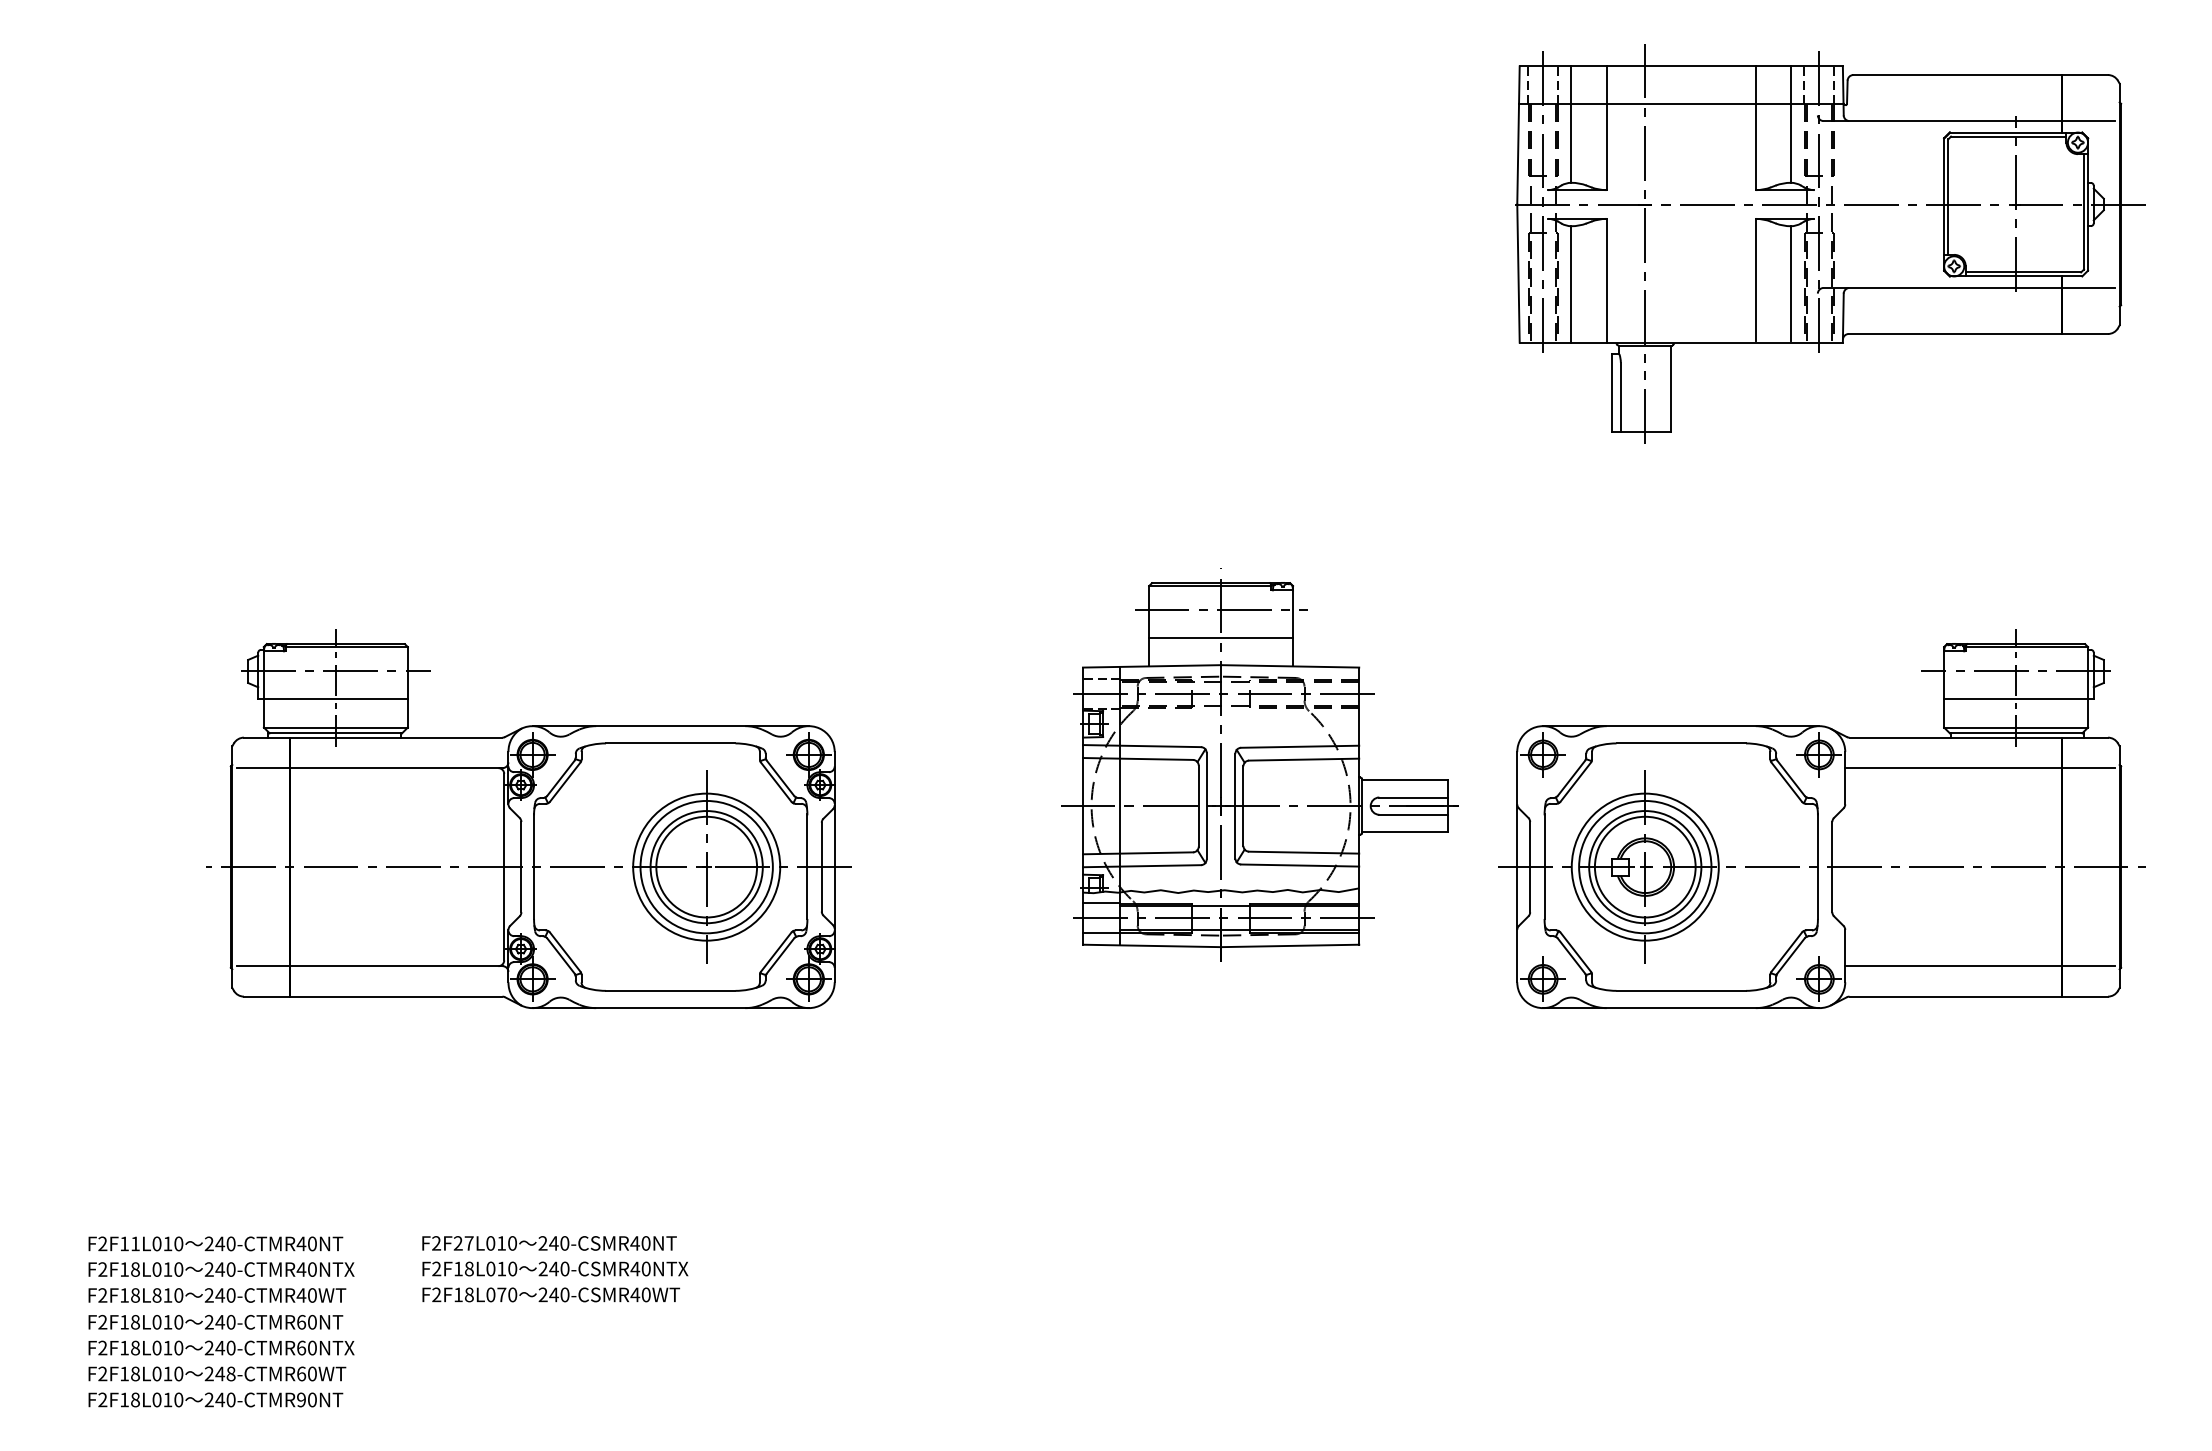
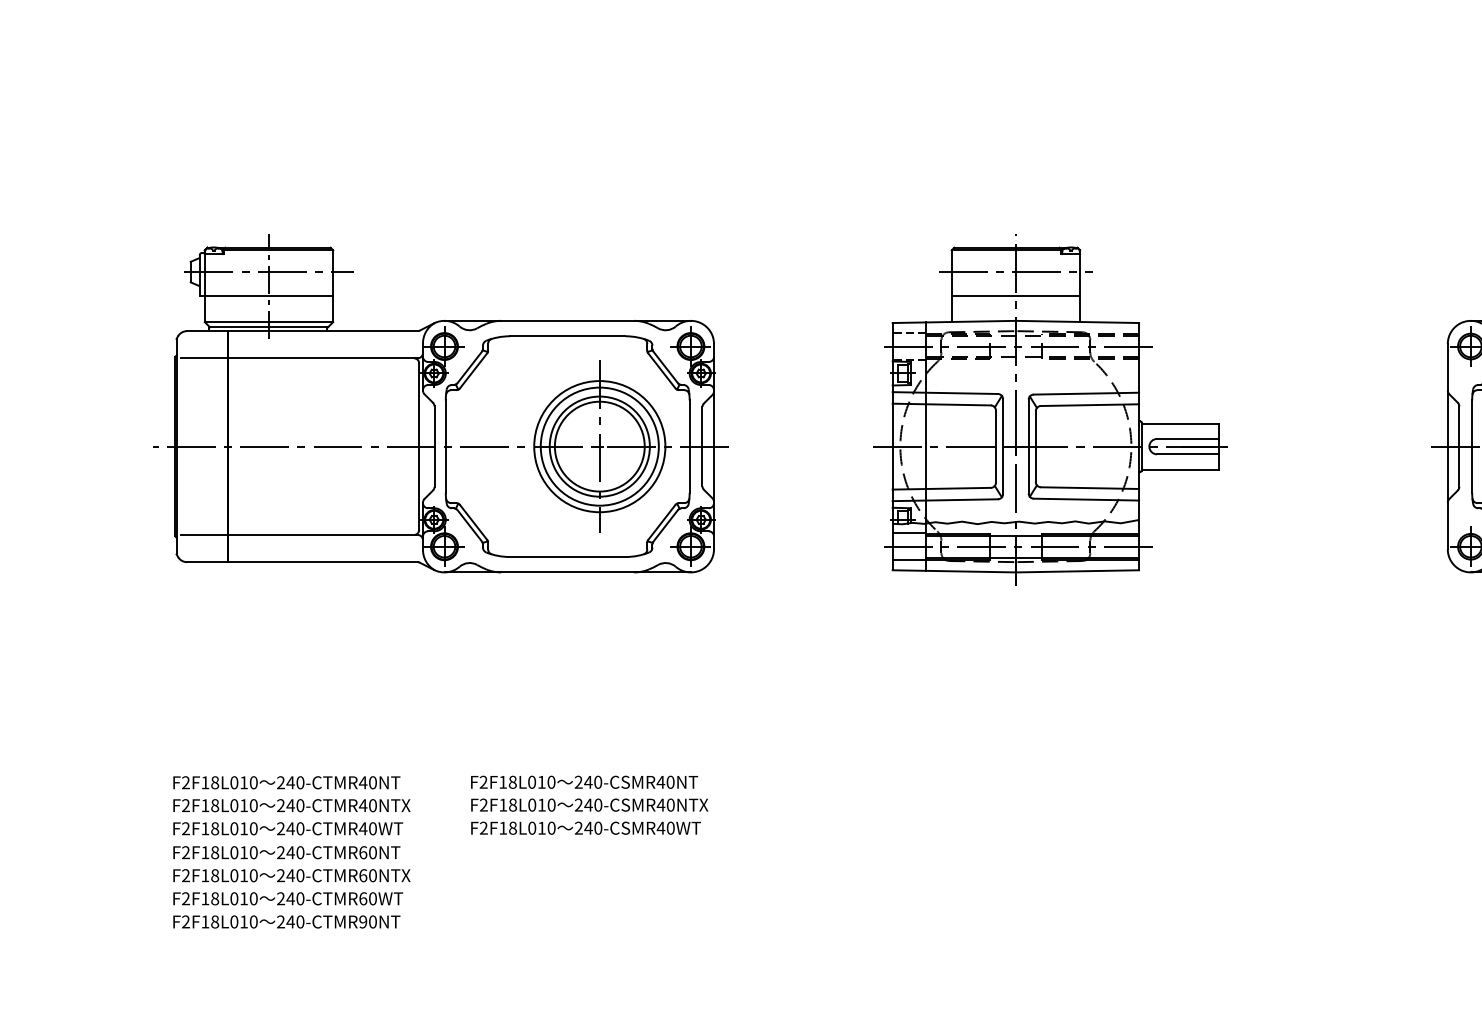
part: (1259, 764) -> (1050, 409), moved
part: (528, 818) -> (440, 403), moved
text: (135, 1243) -> (215, 782), F2F11L010 -> F2F18L010
text: (463, 1243) -> (507, 782), F2F27L010 -> F2F18L010
text: (501, 1294) -> (541, 827), F2F18L070 -> F2F18L010
text: (156, 1295) -> (233, 828), F2F18L810 -> F2F18L010
text: (230, 1374) -> (299, 899), 248-CTMR60WT -> 240-CTMR60WT

